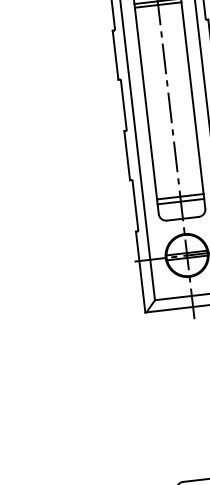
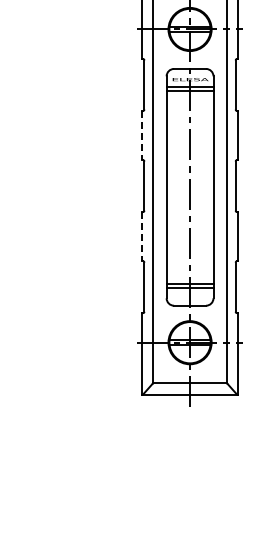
line: (115, 55) -> (141, 135), solid -> dashed
line: (126, 155) -> (141, 236), solid -> dashed

